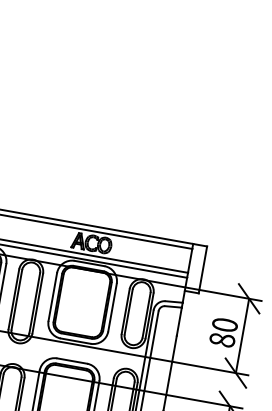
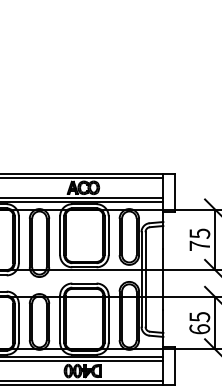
text: (223, 332) -> (199, 239), 80 -> 75

